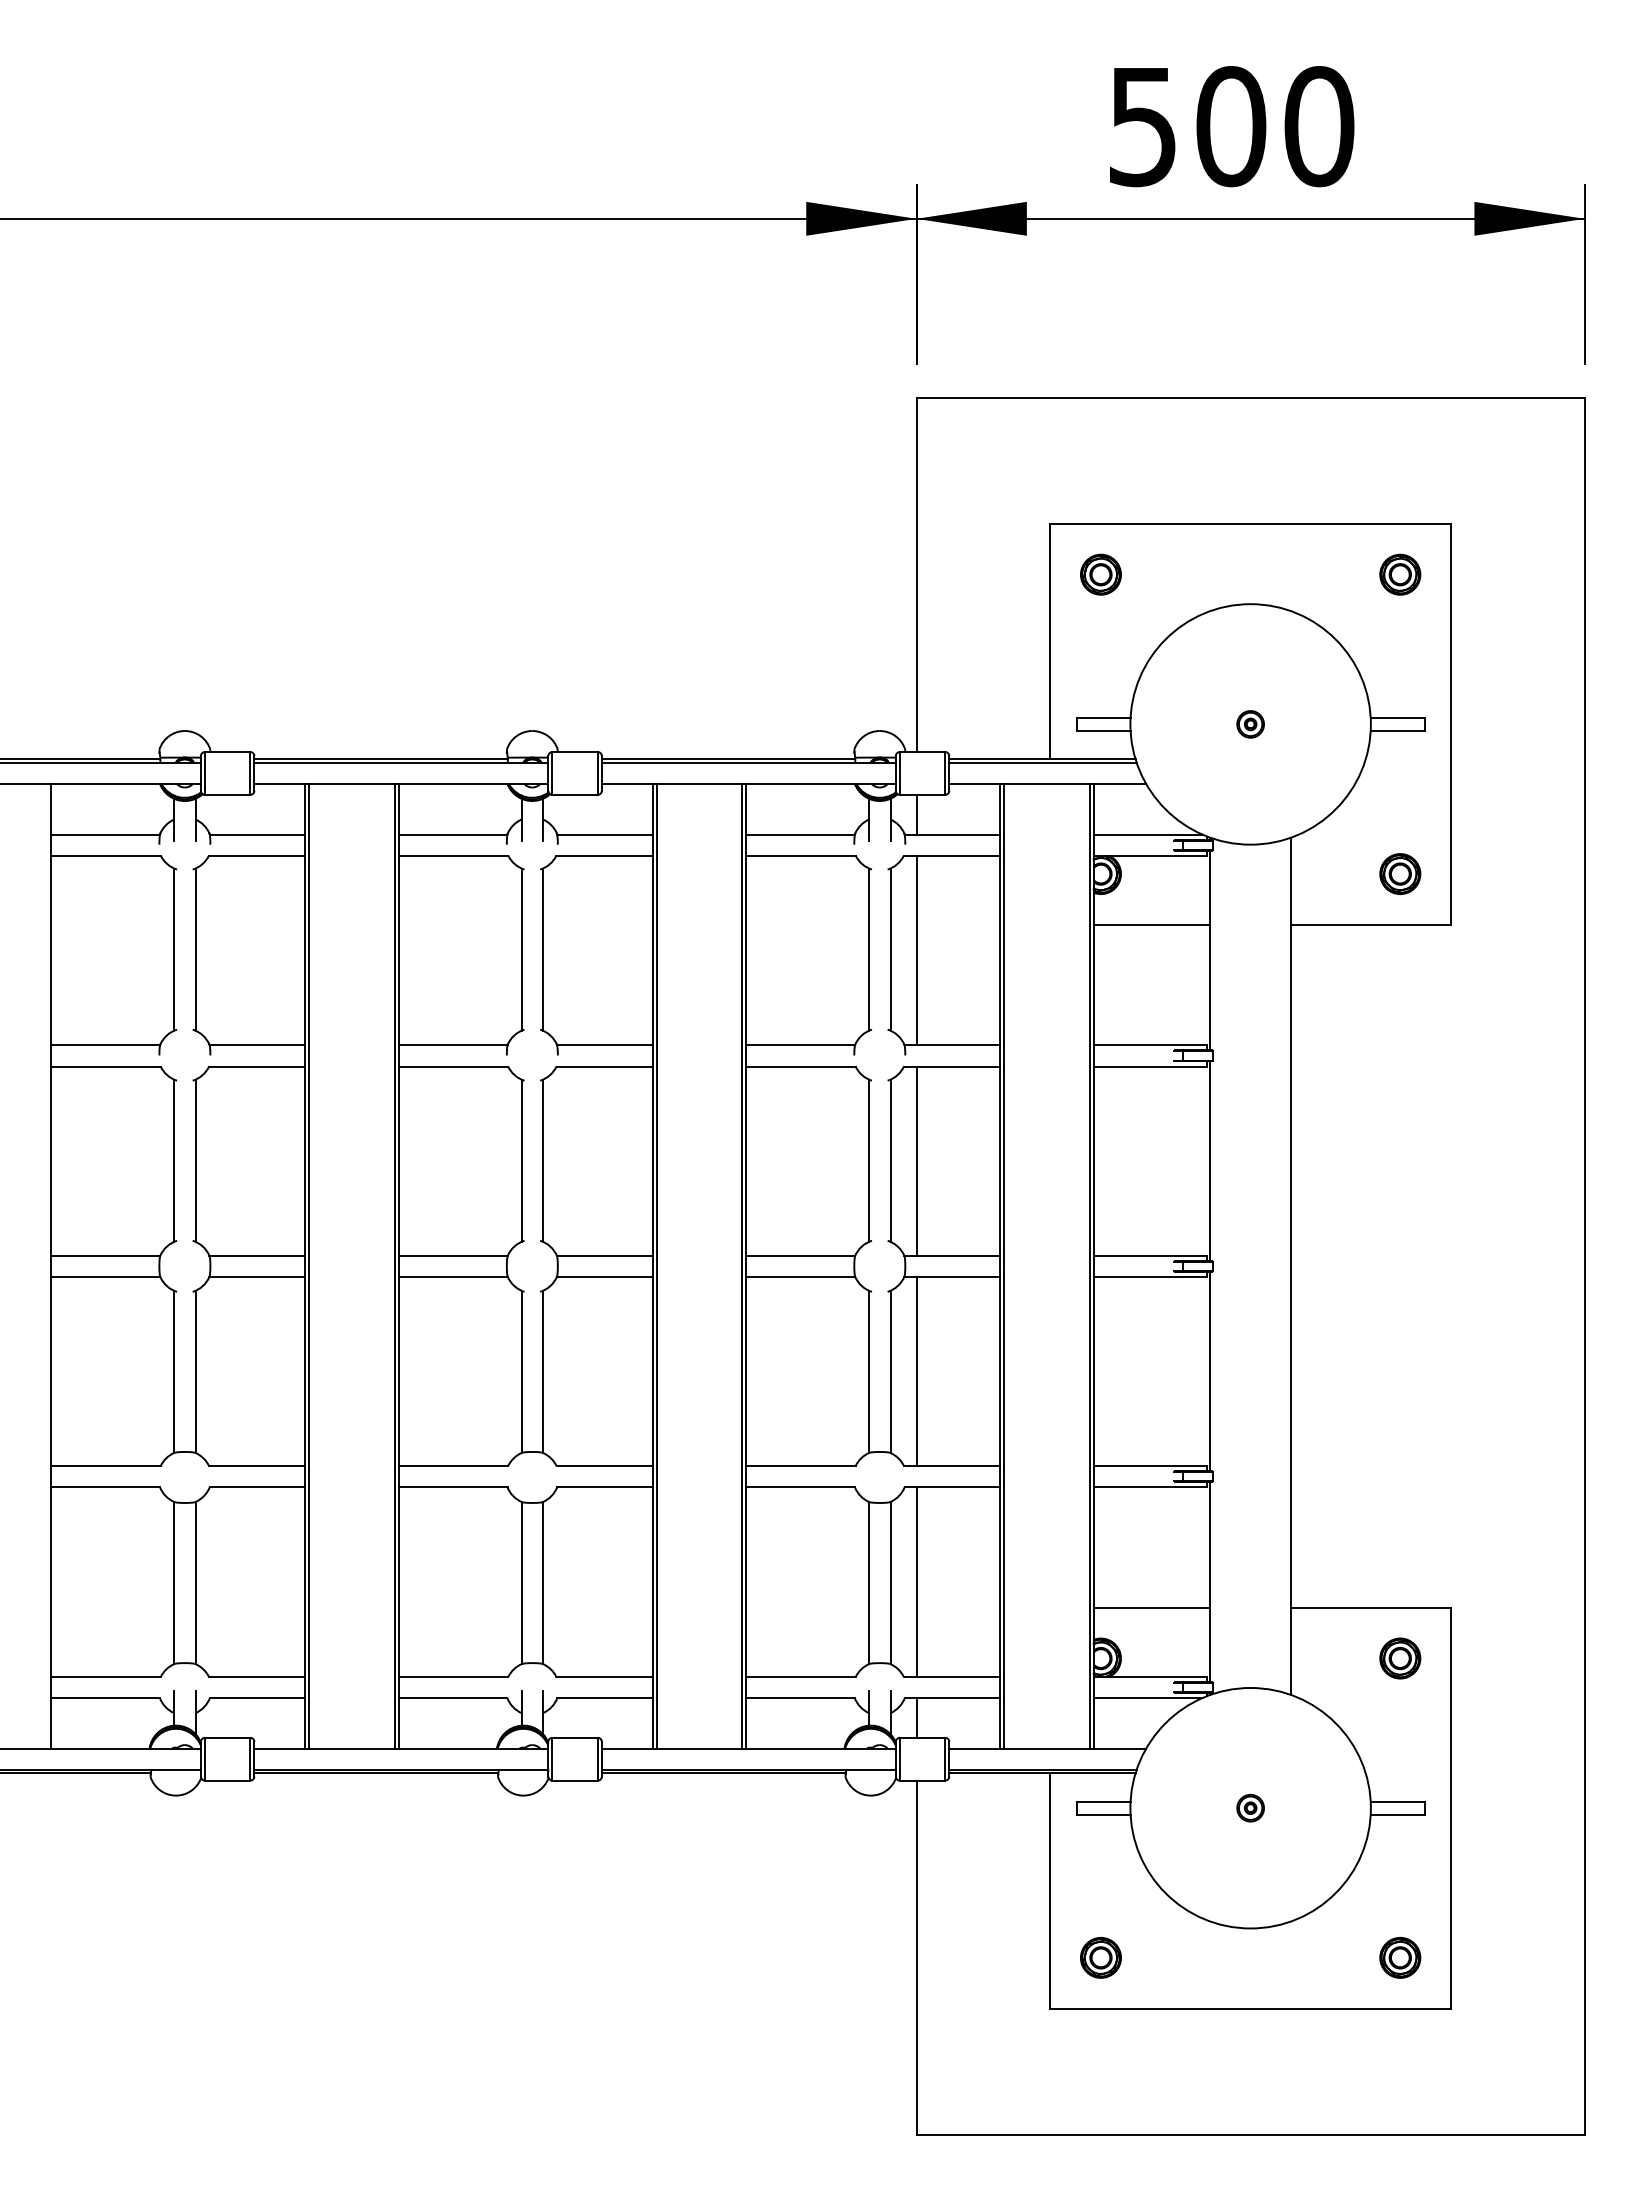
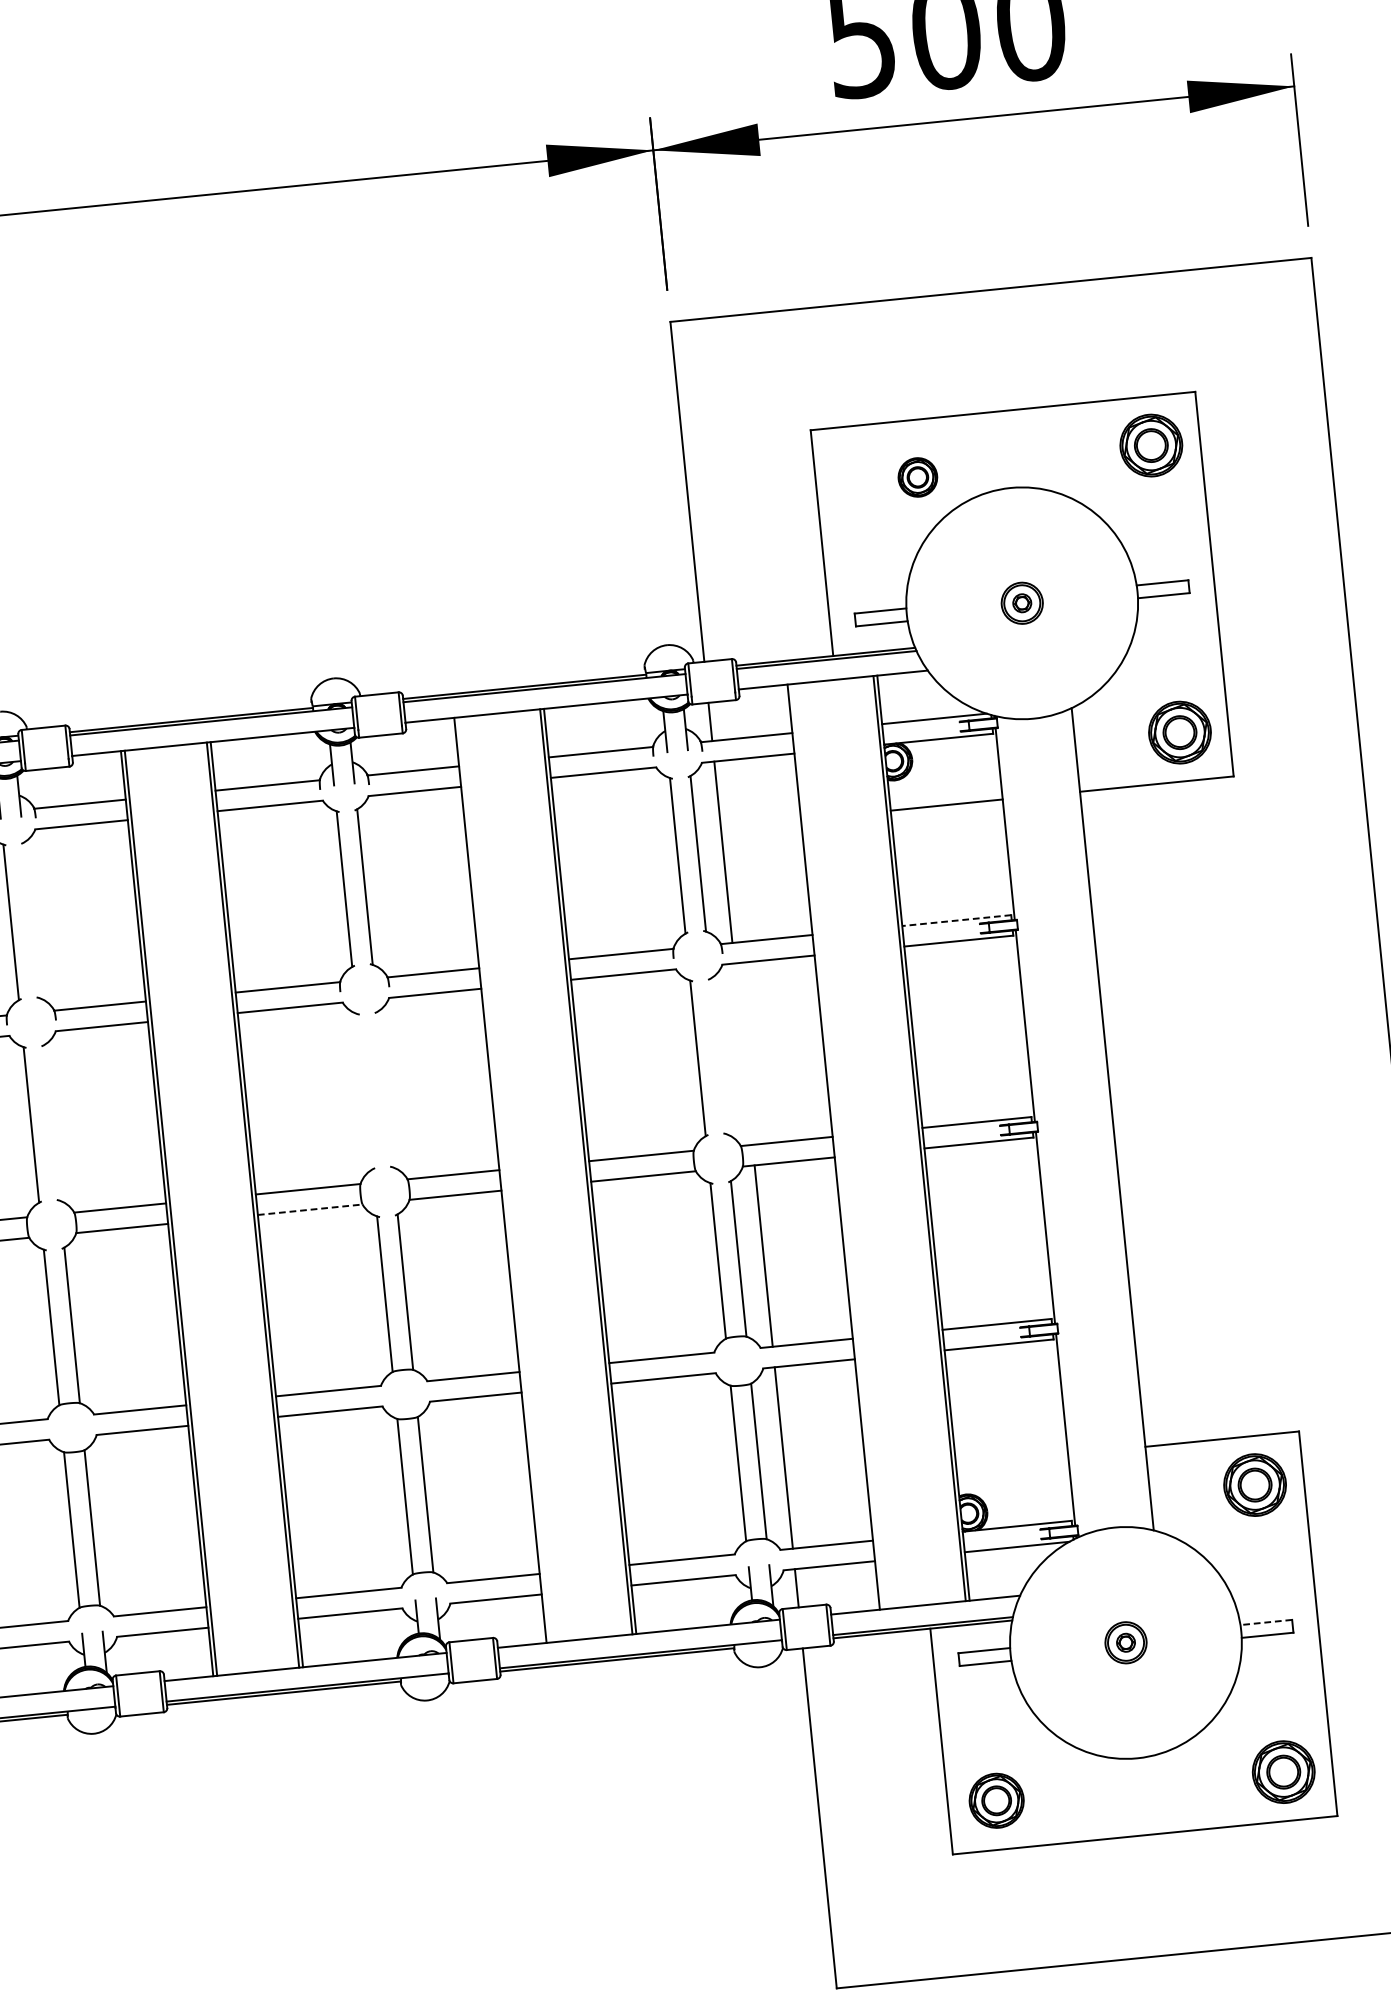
part: (1100, 574) -> (917, 477), moved
part: (1400, 574) -> (1151, 445), size x1.6
part: (1250, 724) -> (1022, 603), size x1.6
part: (1400, 873) -> (1180, 732), size x1.6
line: (195, 949) -> (31, 920), removed
line: (1150, 1045) -> (956, 920), solid -> dashed
line: (195, 1160) -> (51, 1122), removed
line: (521, 1160) -> (364, 1091), removed
line: (543, 1160) -> (385, 1089), removed
line: (890, 1160) -> (718, 1056), removed
line: (916, 1160) -> (743, 1053), removed
line: (656, 1266) -> (504, 1180), removed
line: (1004, 1266) -> (837, 1146), removed
line: (453, 1277) -> (310, 1210), solid -> dashed
line: (1151, 1607) -> (1011, 1459), removed
part: (1400, 1658) -> (1255, 1484), size x1.6
line: (1397, 1801) -> (1266, 1622), solid -> dashed
part: (1250, 1808) -> (1125, 1643), size x1.6
part: (1100, 1957) -> (996, 1800), size x1.4
part: (1400, 1957) -> (1283, 1771), size x1.6

